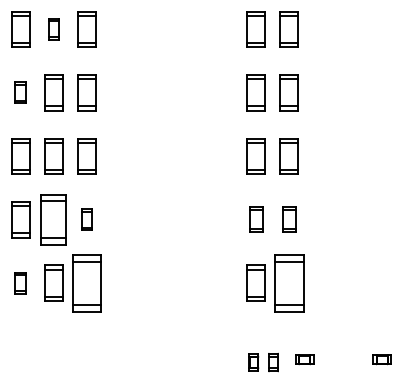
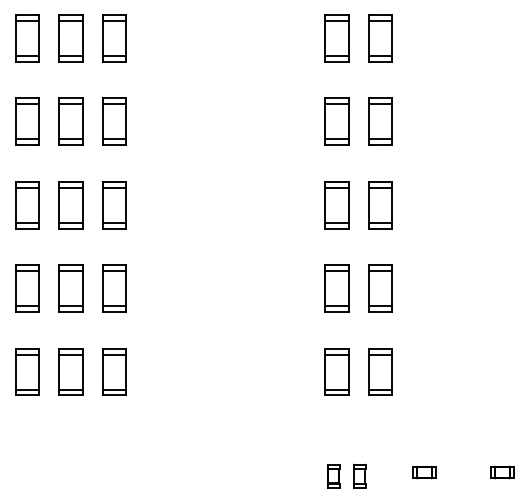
part: (53, 29) -> (70, 38), size x1.67
part: (20, 92) -> (27, 121), size x1.67
part: (53, 219) -> (70, 288), size x0.71
part: (86, 219) -> (114, 288), size x1.67
part: (255, 219) -> (336, 288), size x1.43
part: (289, 219) -> (380, 288), size x1.43
part: (20, 282) -> (27, 371), size x1.67
part: (86, 282) -> (114, 371), size x0.62
part: (289, 282) -> (380, 371), size x0.62
part: (304, 359) -> (424, 472), moved

